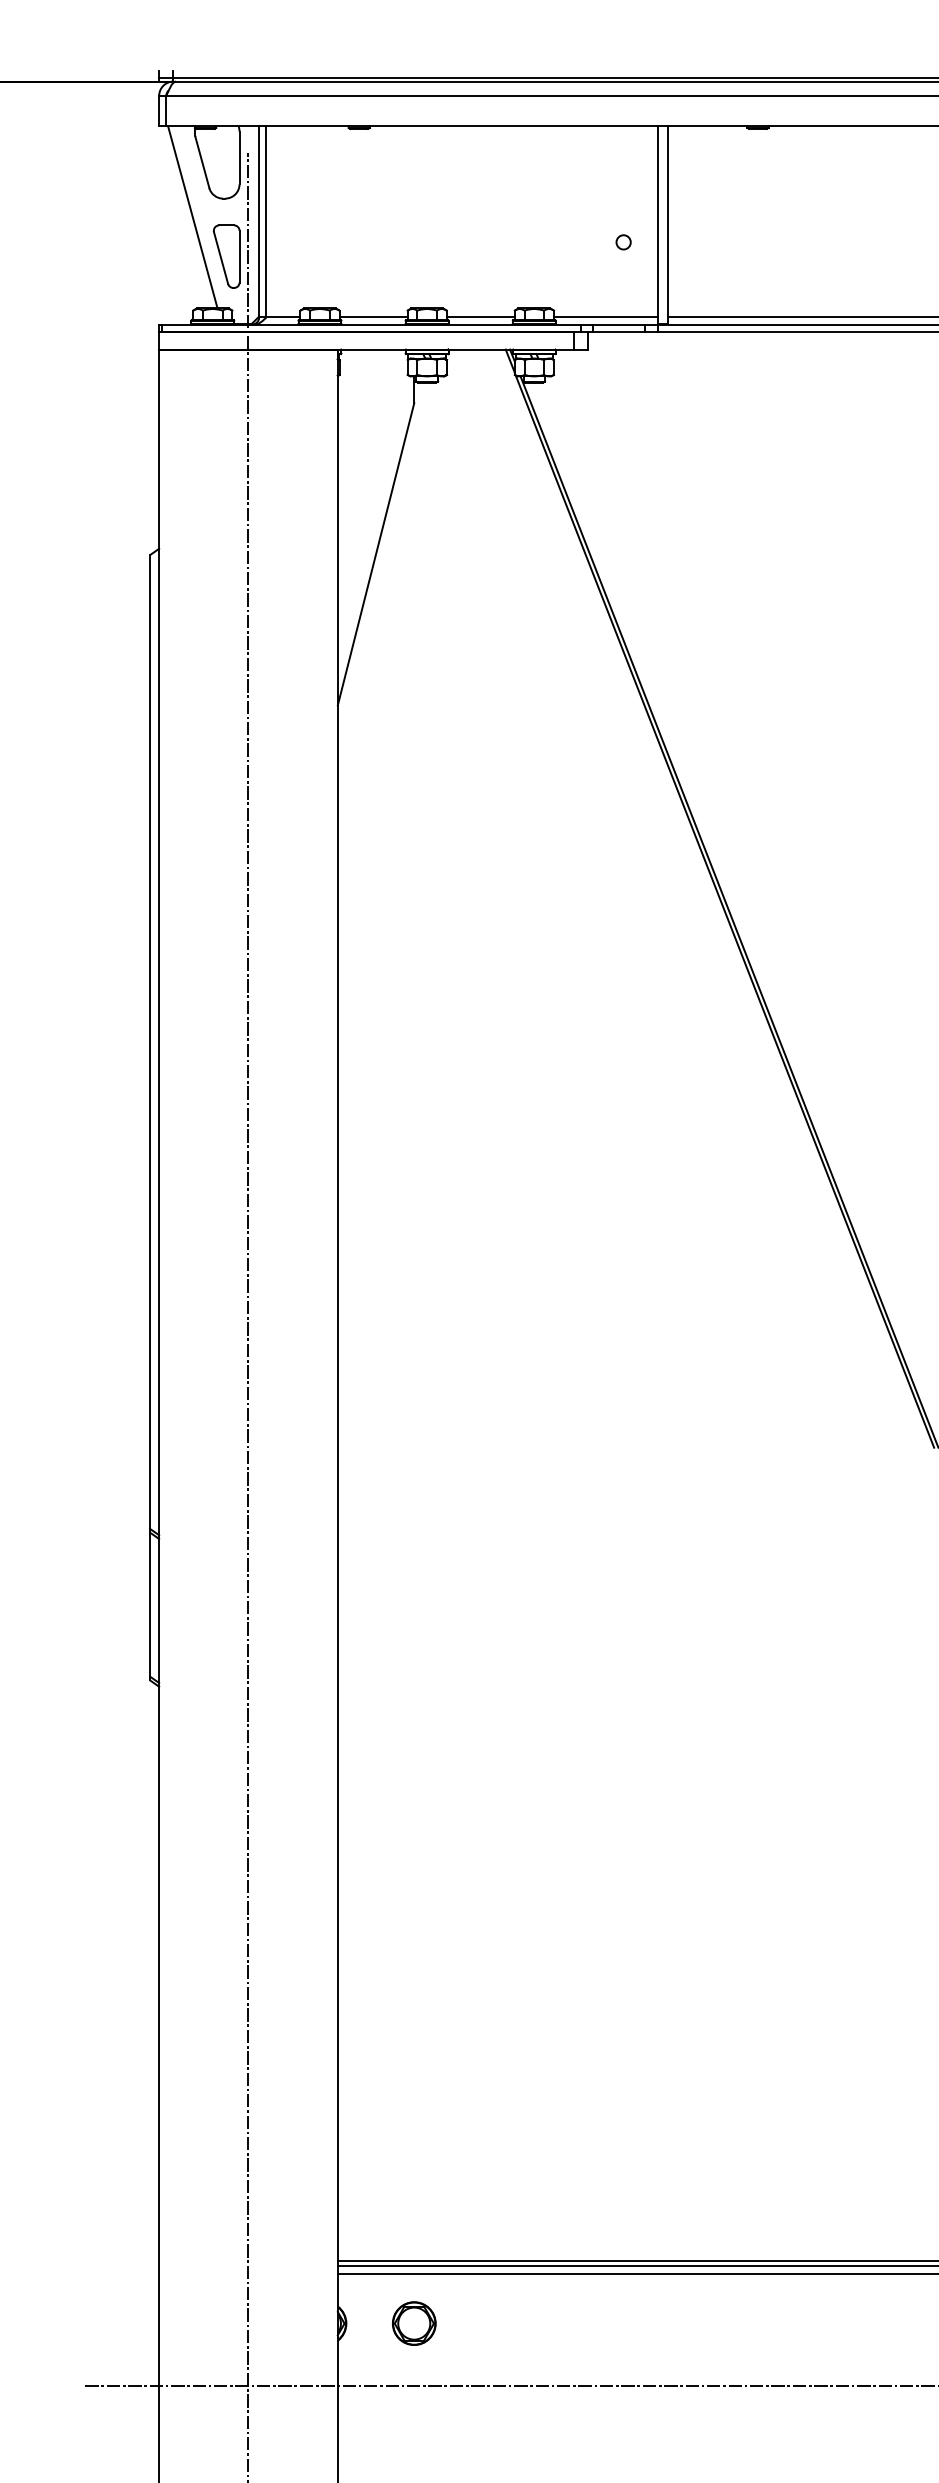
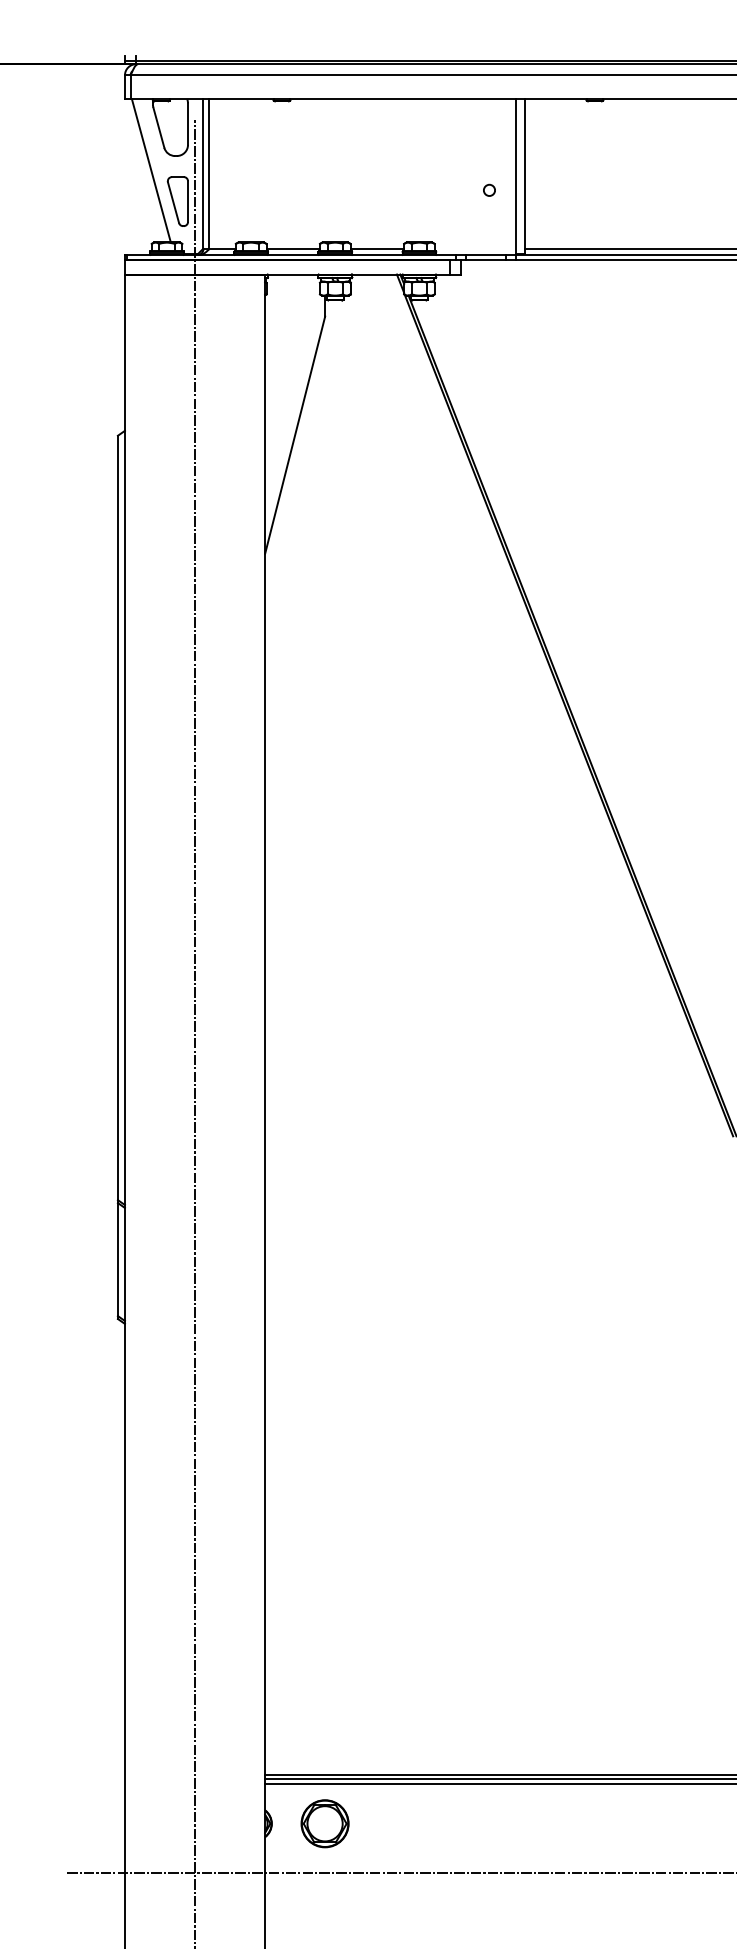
line: (605, 317) -> (475, 249), removed
part: (414, 2323) -> (325, 1823), size x1.4

